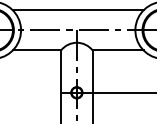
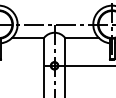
line: (78, 10) -> (55, 11), removed

